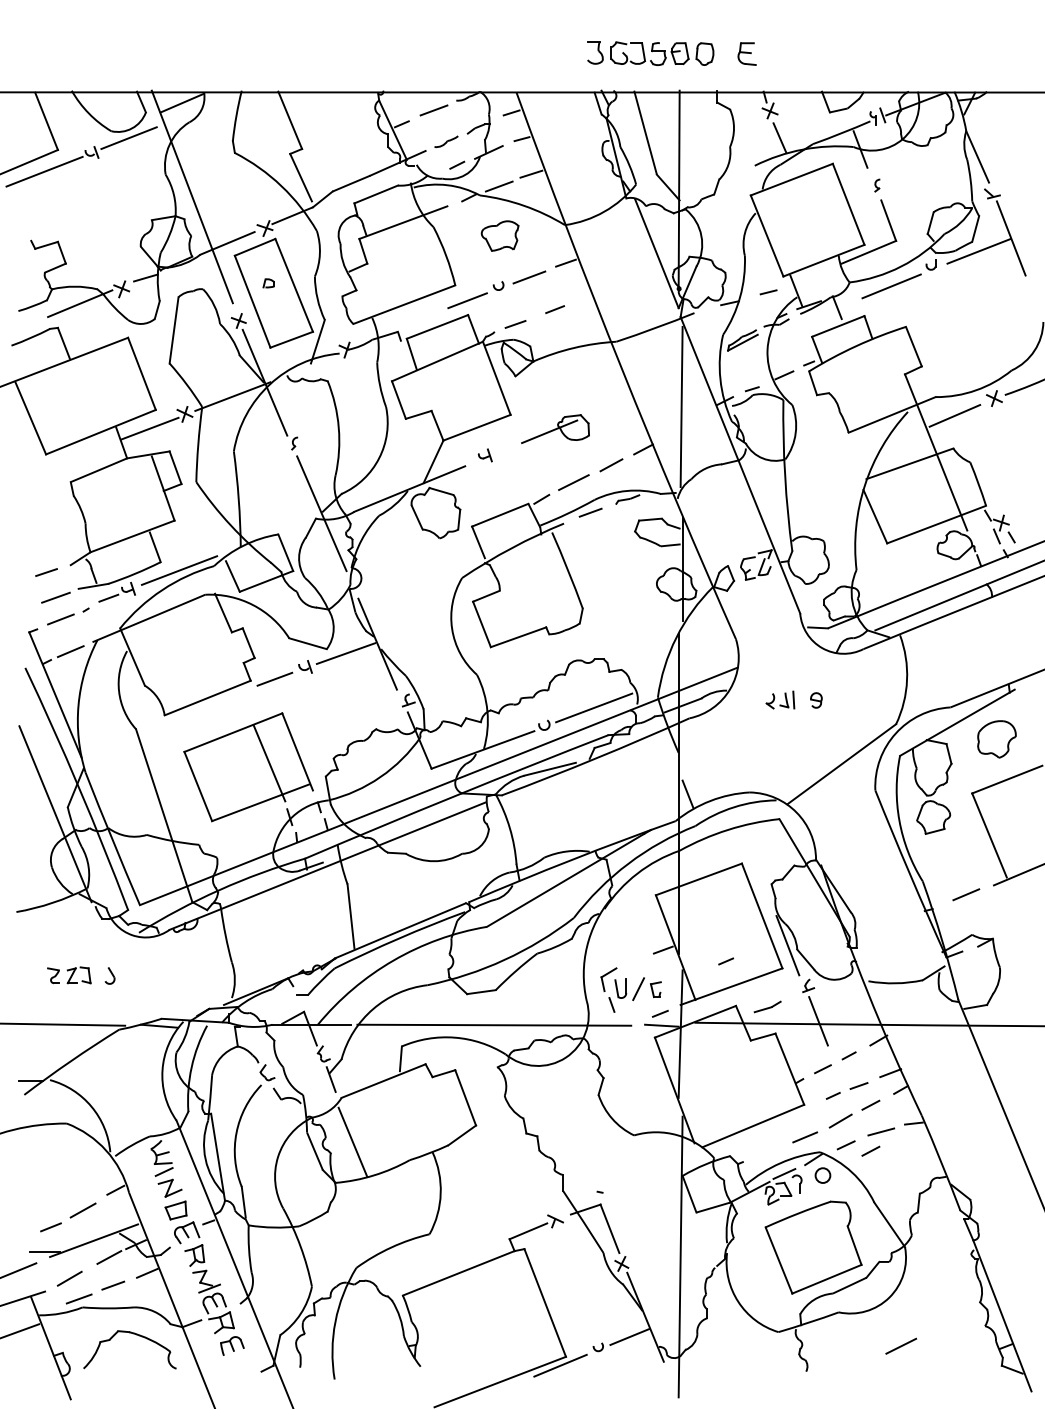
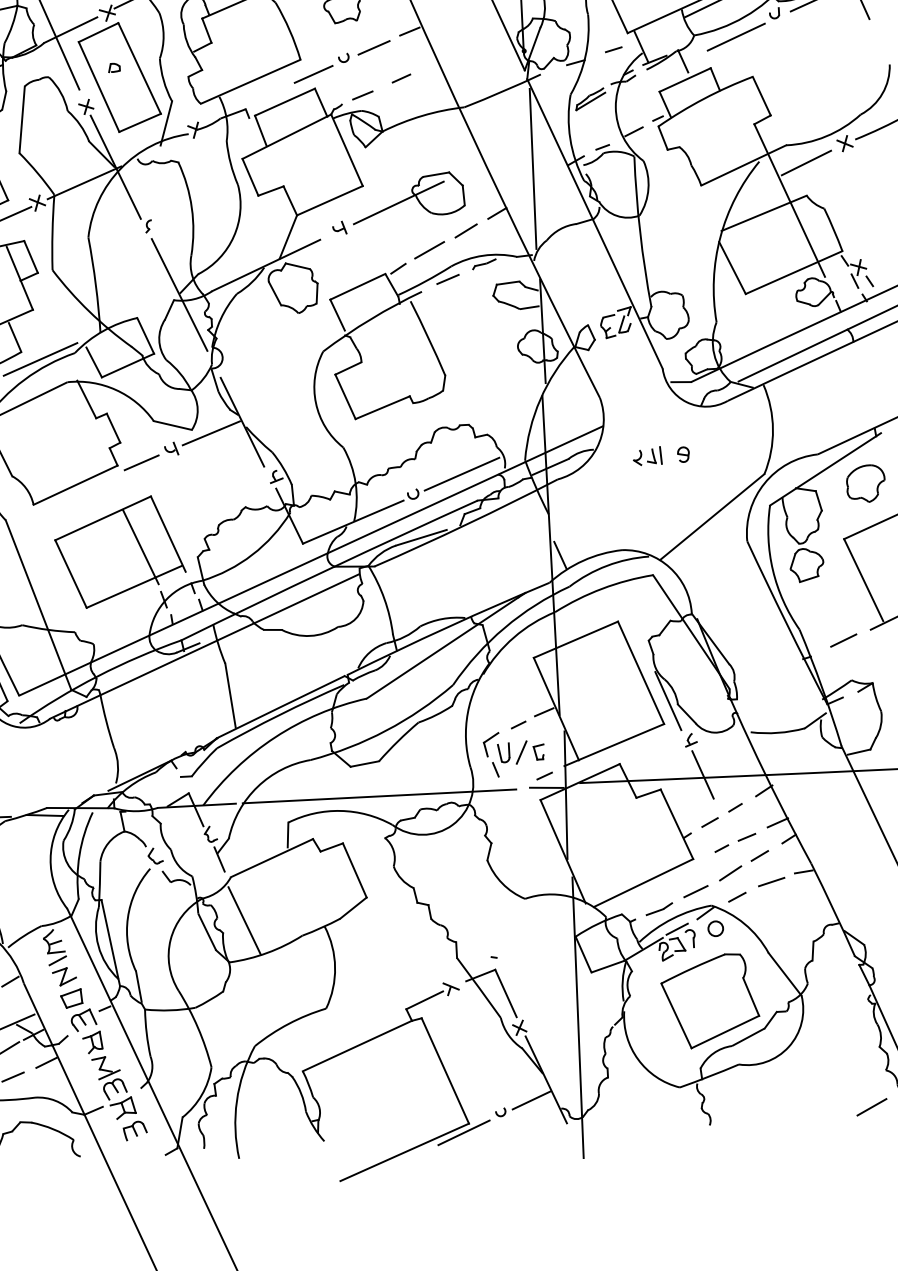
part: (555, 428) -> (408, 197), size x1.67
line: (726, 961) -> (519, 725), moved
part: (767, 1006) -> (659, 908), moved
line: (870, 1150) -> (761, 901), removed
line: (901, 1345) -> (872, 1106), moved

